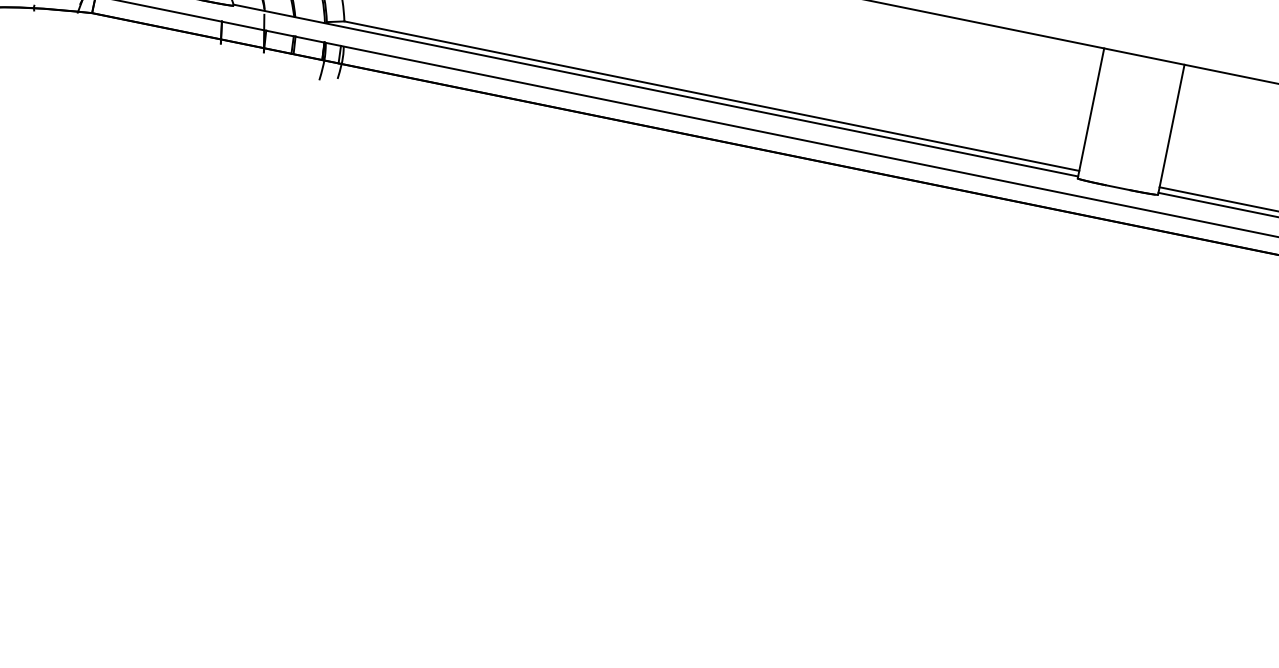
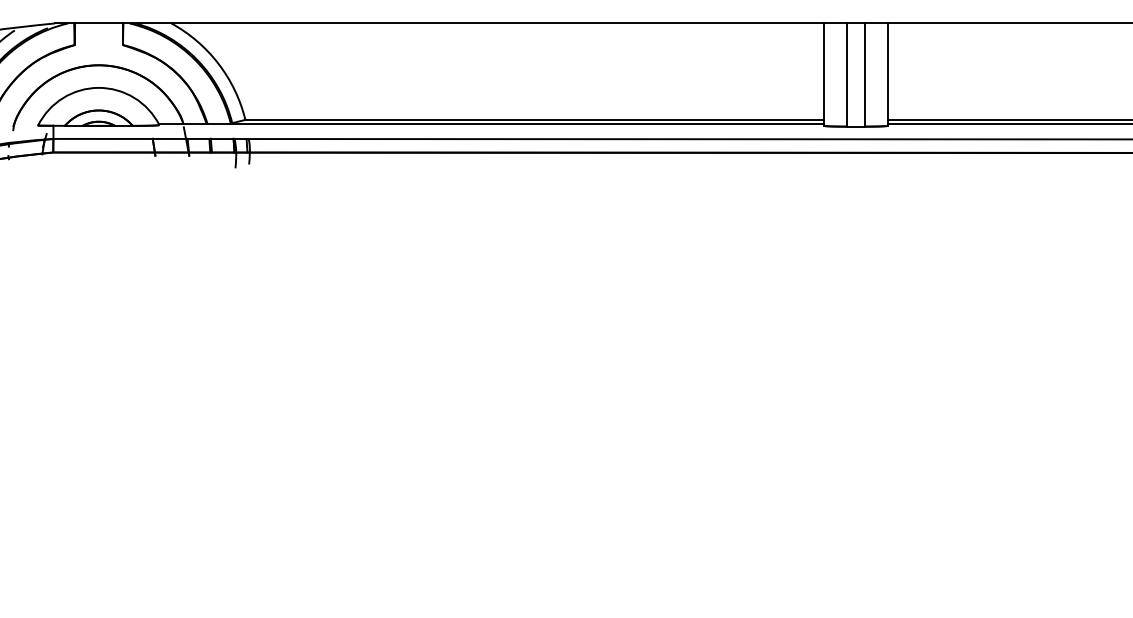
line: (1119, 118) -> (846, 74), added
line: (1142, 123) -> (864, 74), added

